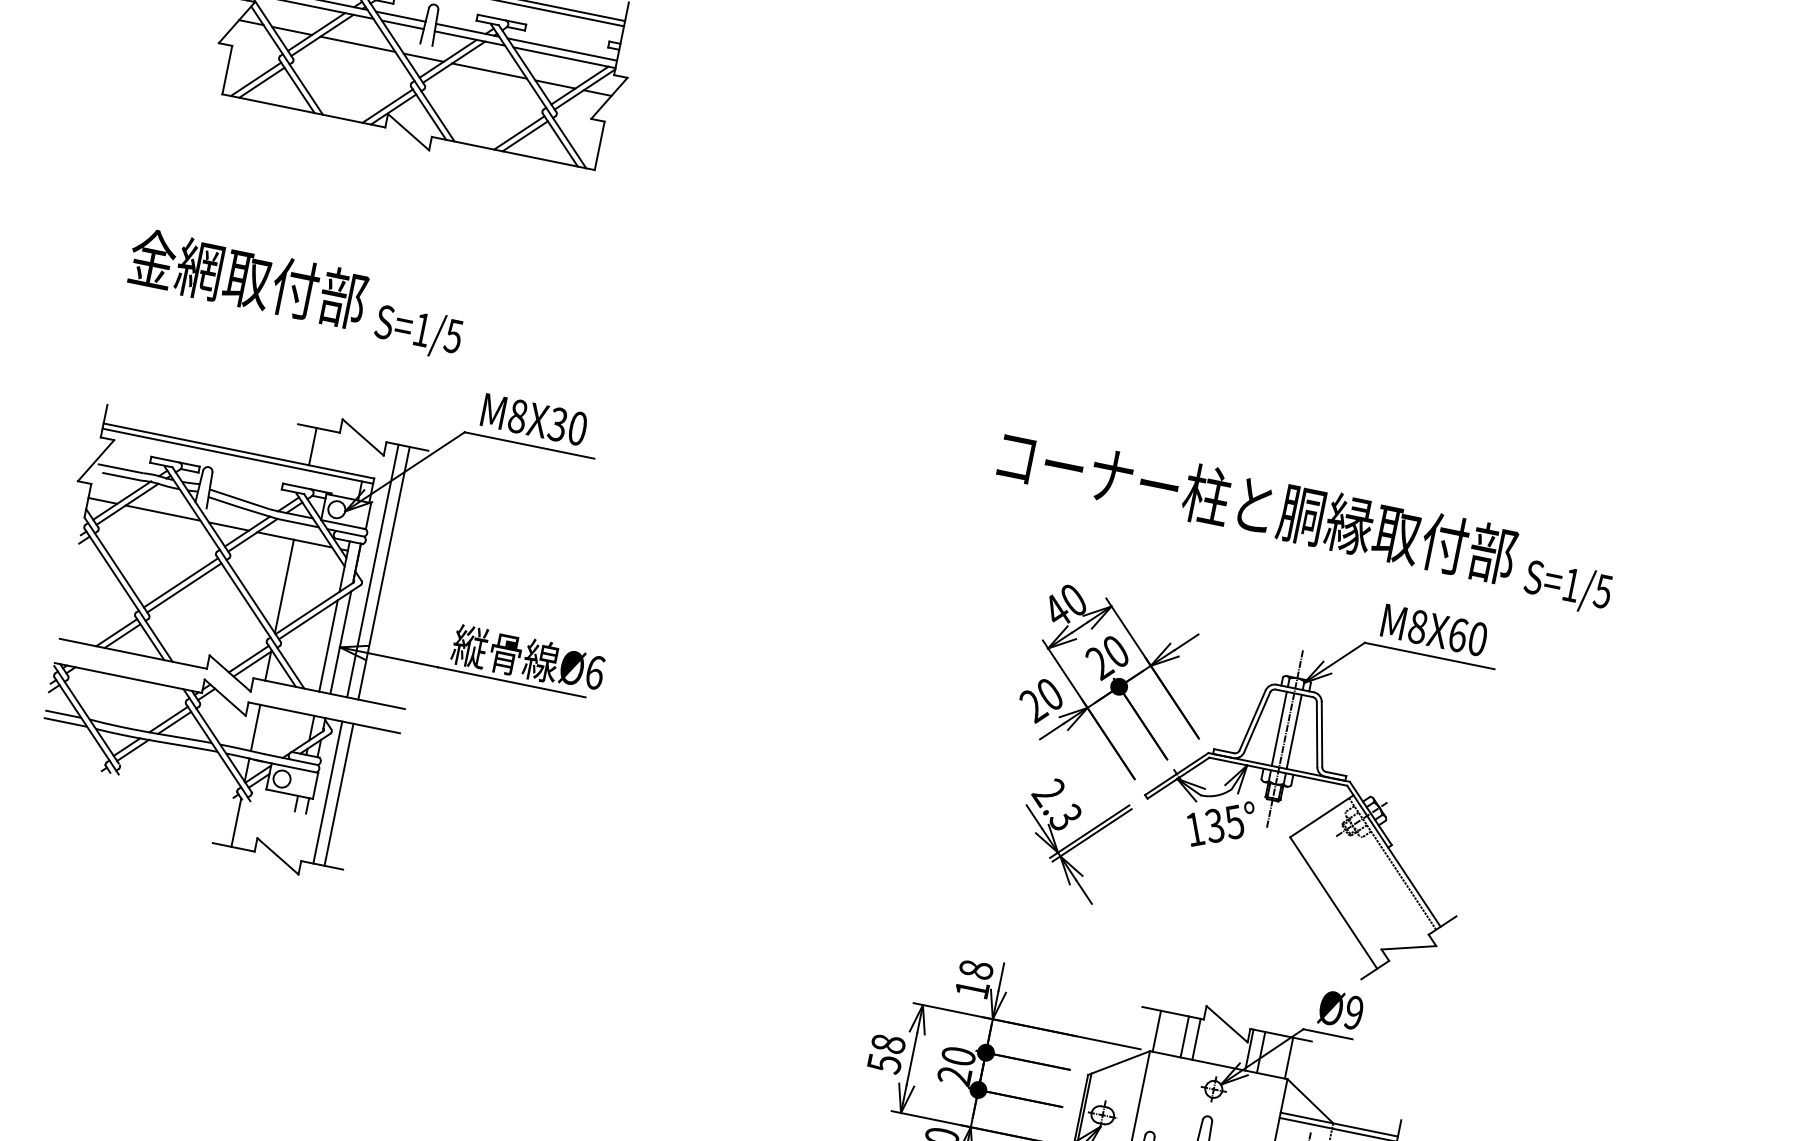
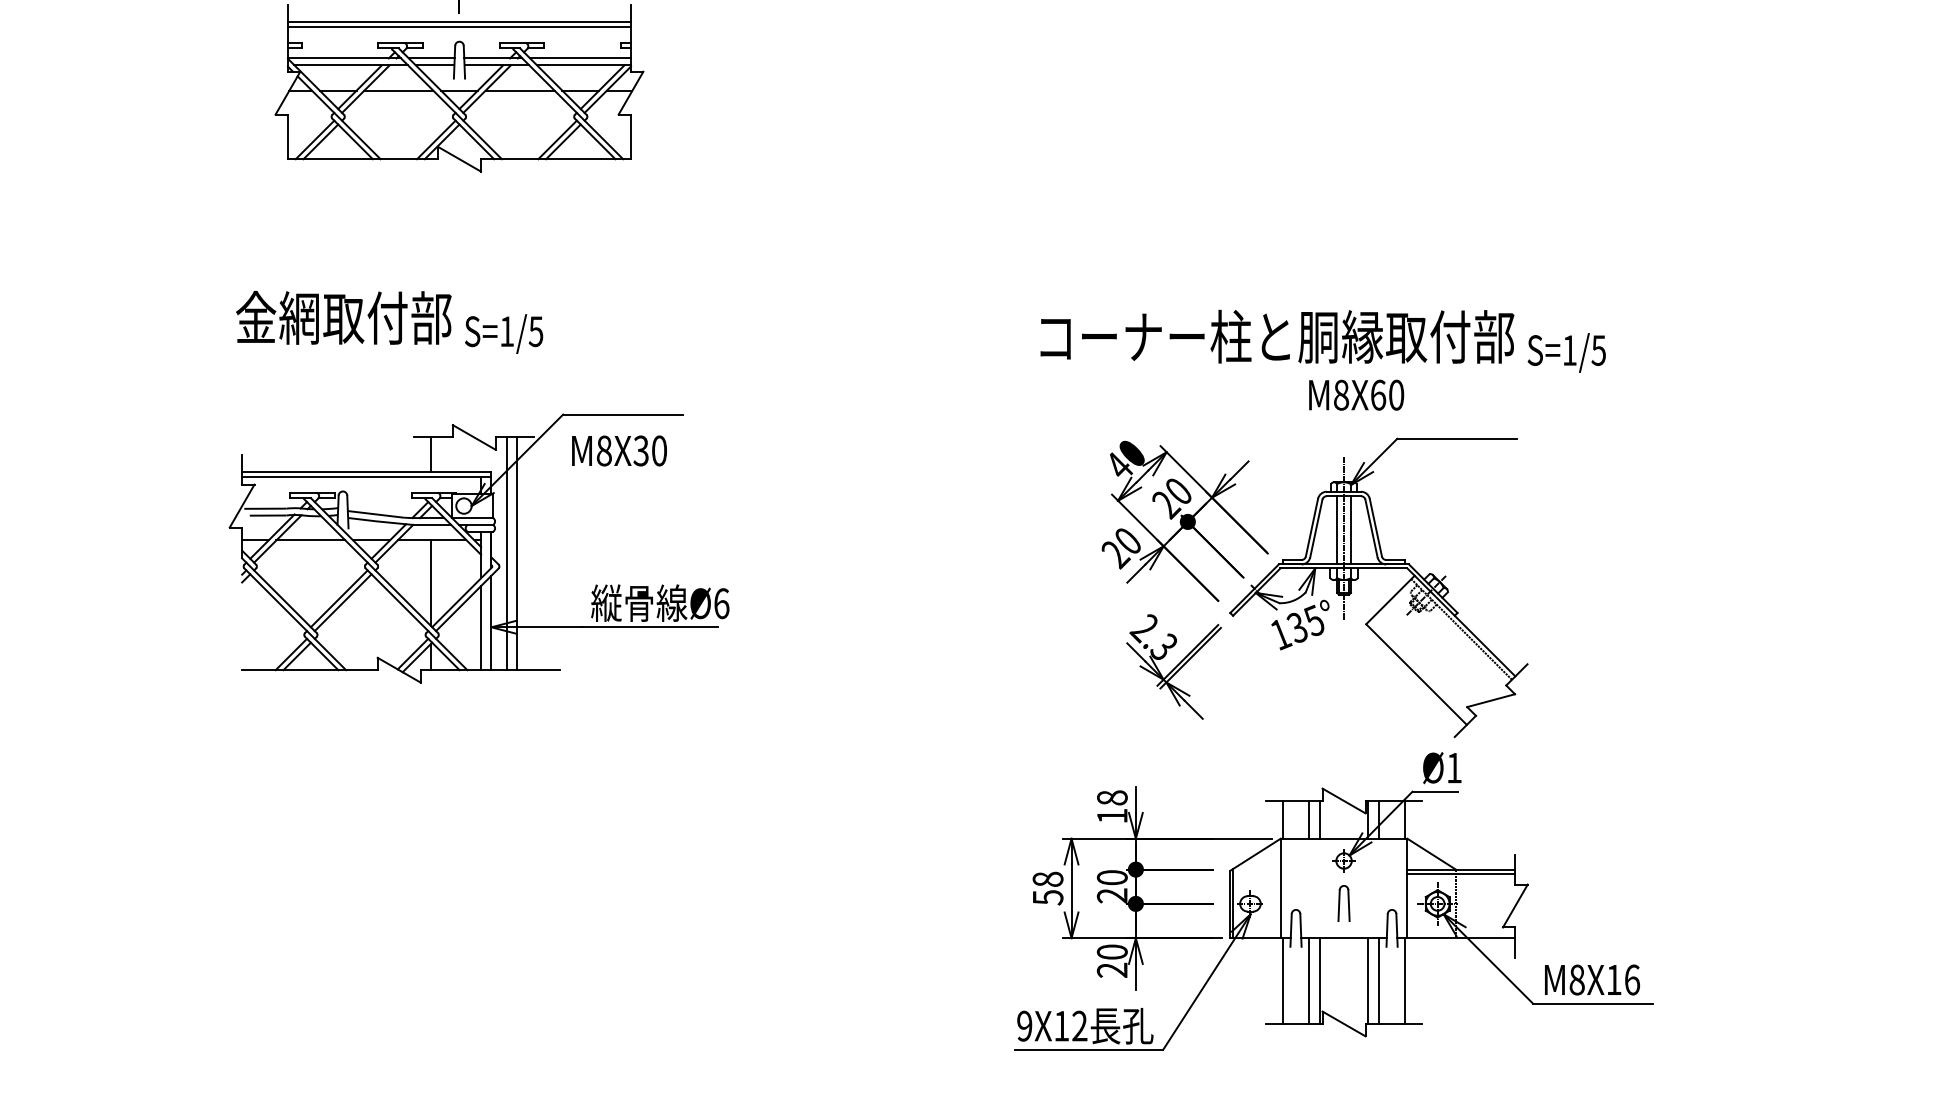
text: (534, 419) -> (619, 450), moved
text: (1434, 629) -> (1356, 394), moved
part: (222, 761) -> (408, 749), removed
text: (1353, 1012) -> (1453, 767), Ø9 -> Ø1

